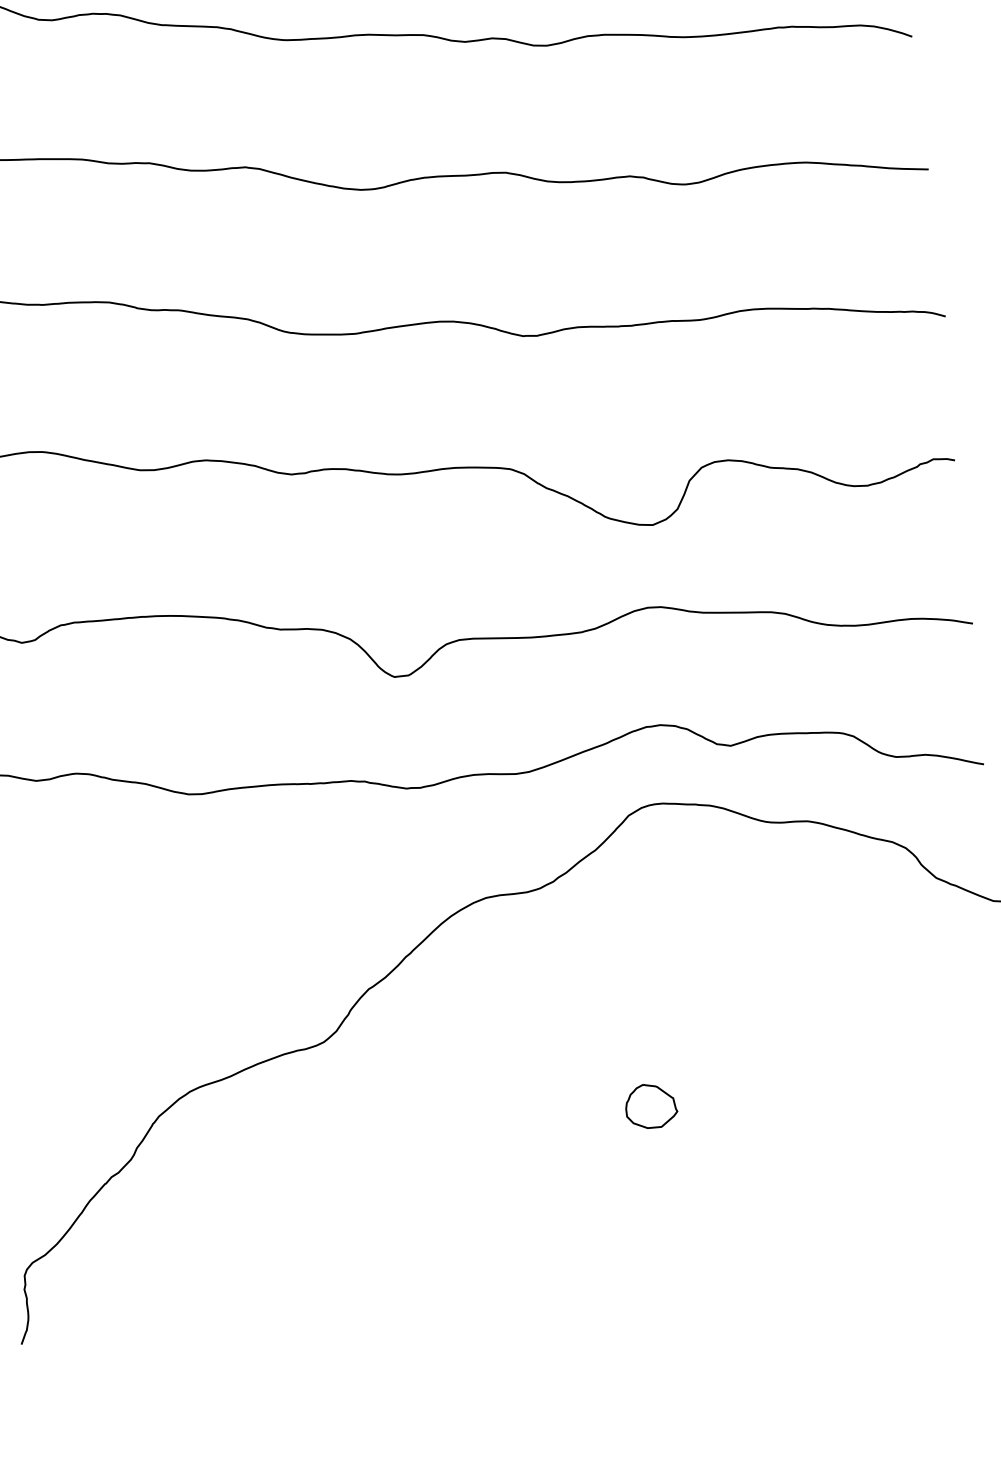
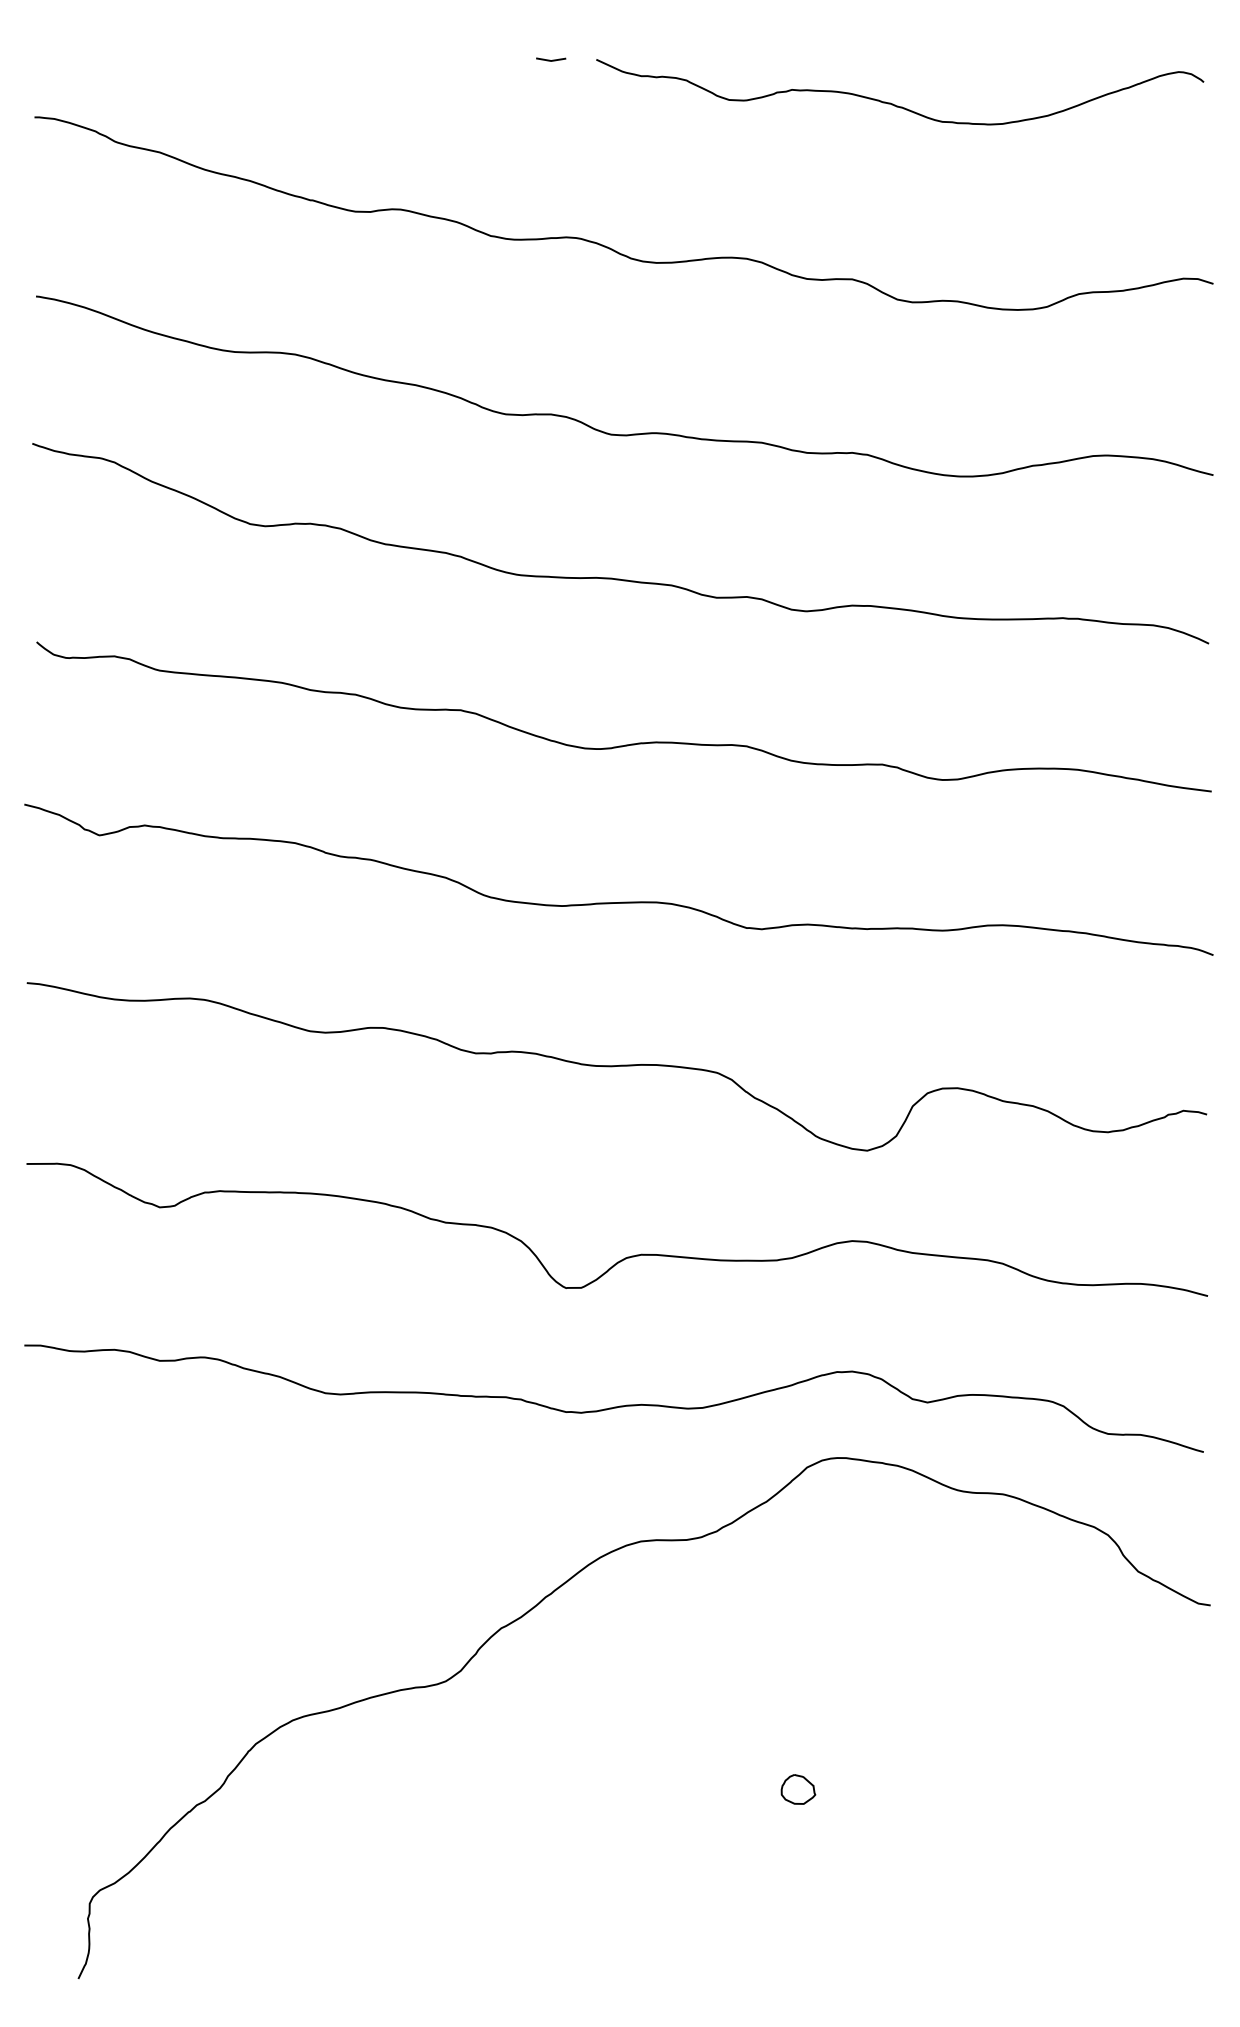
part: (651, 1106) -> (798, 1789), size x0.6

